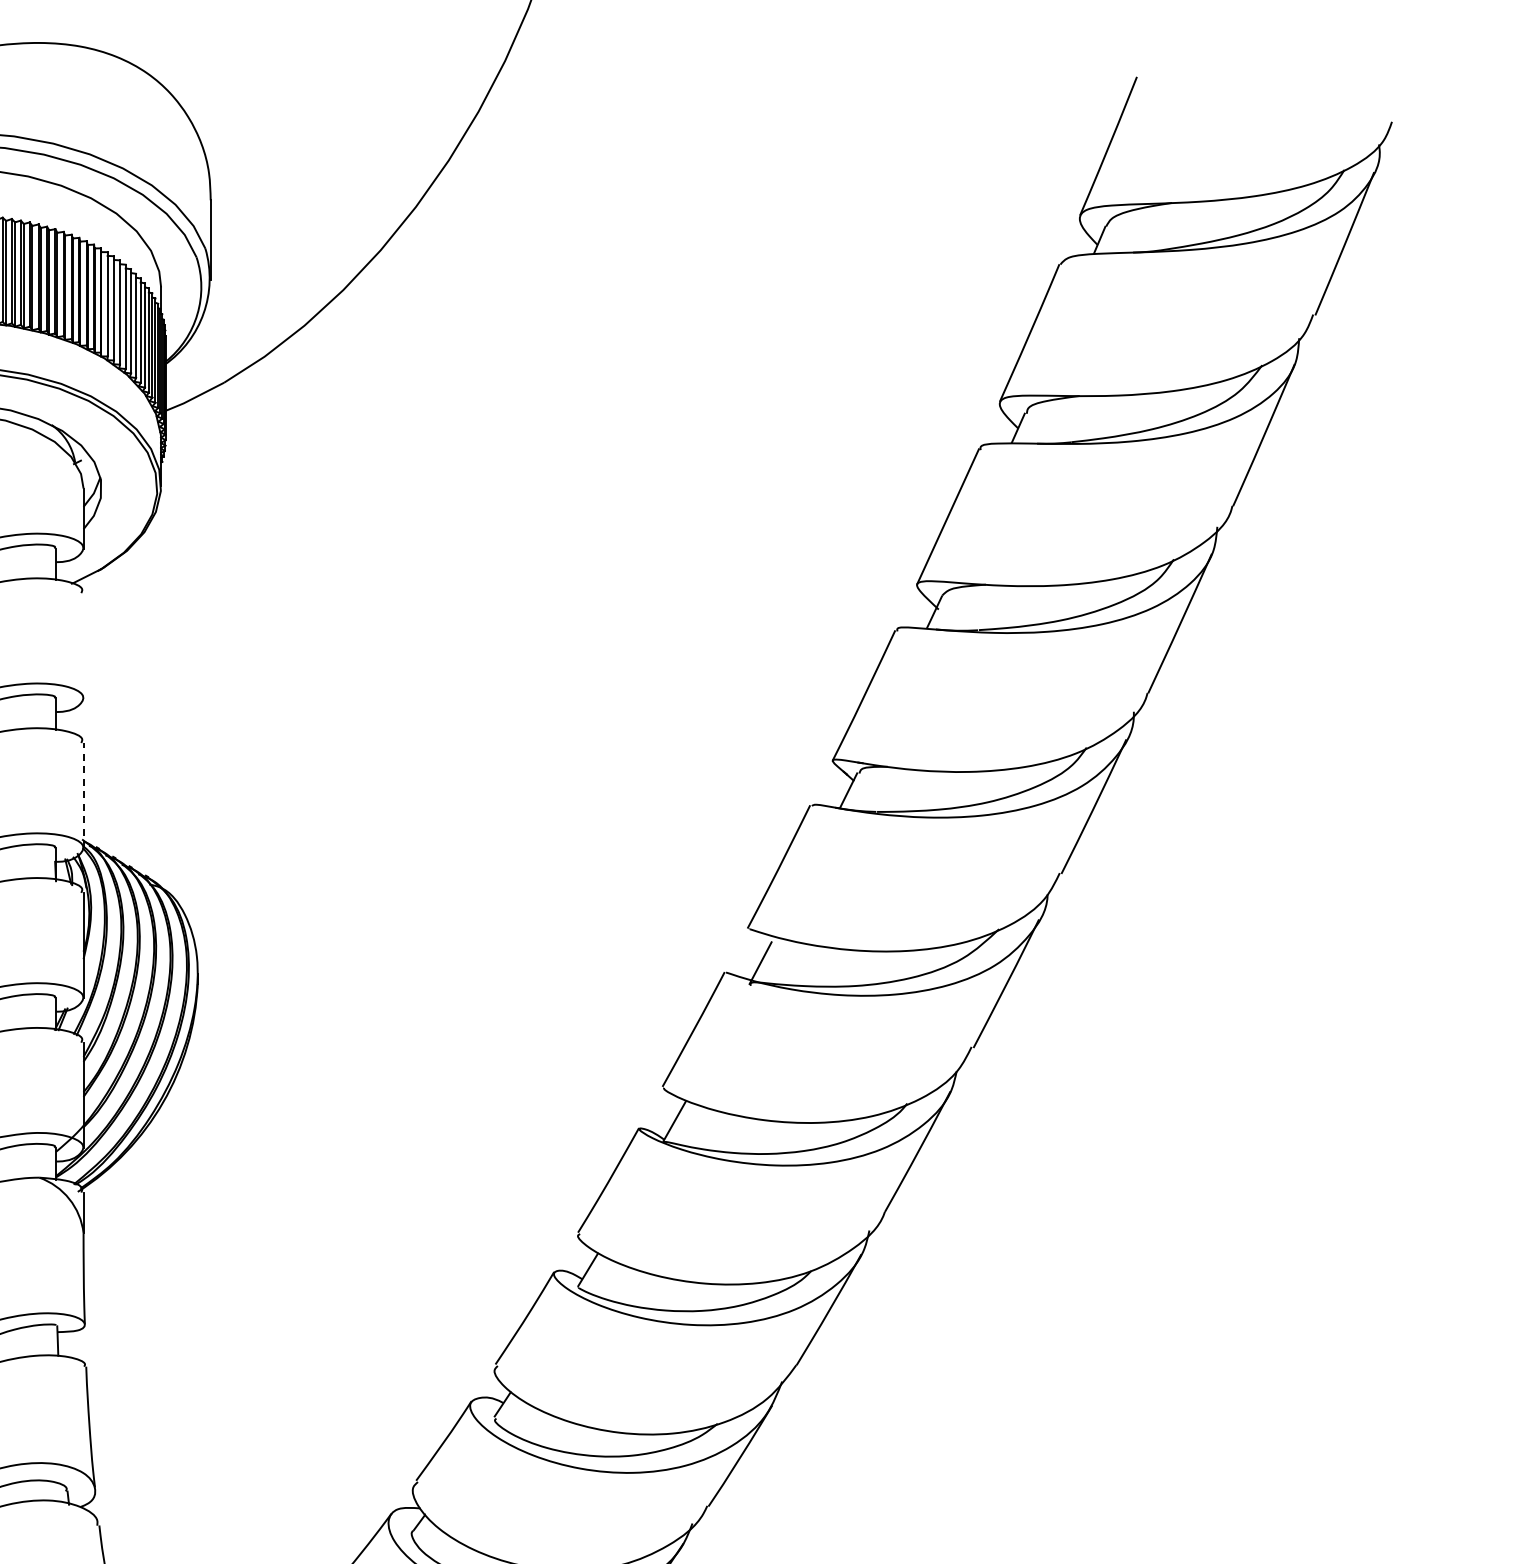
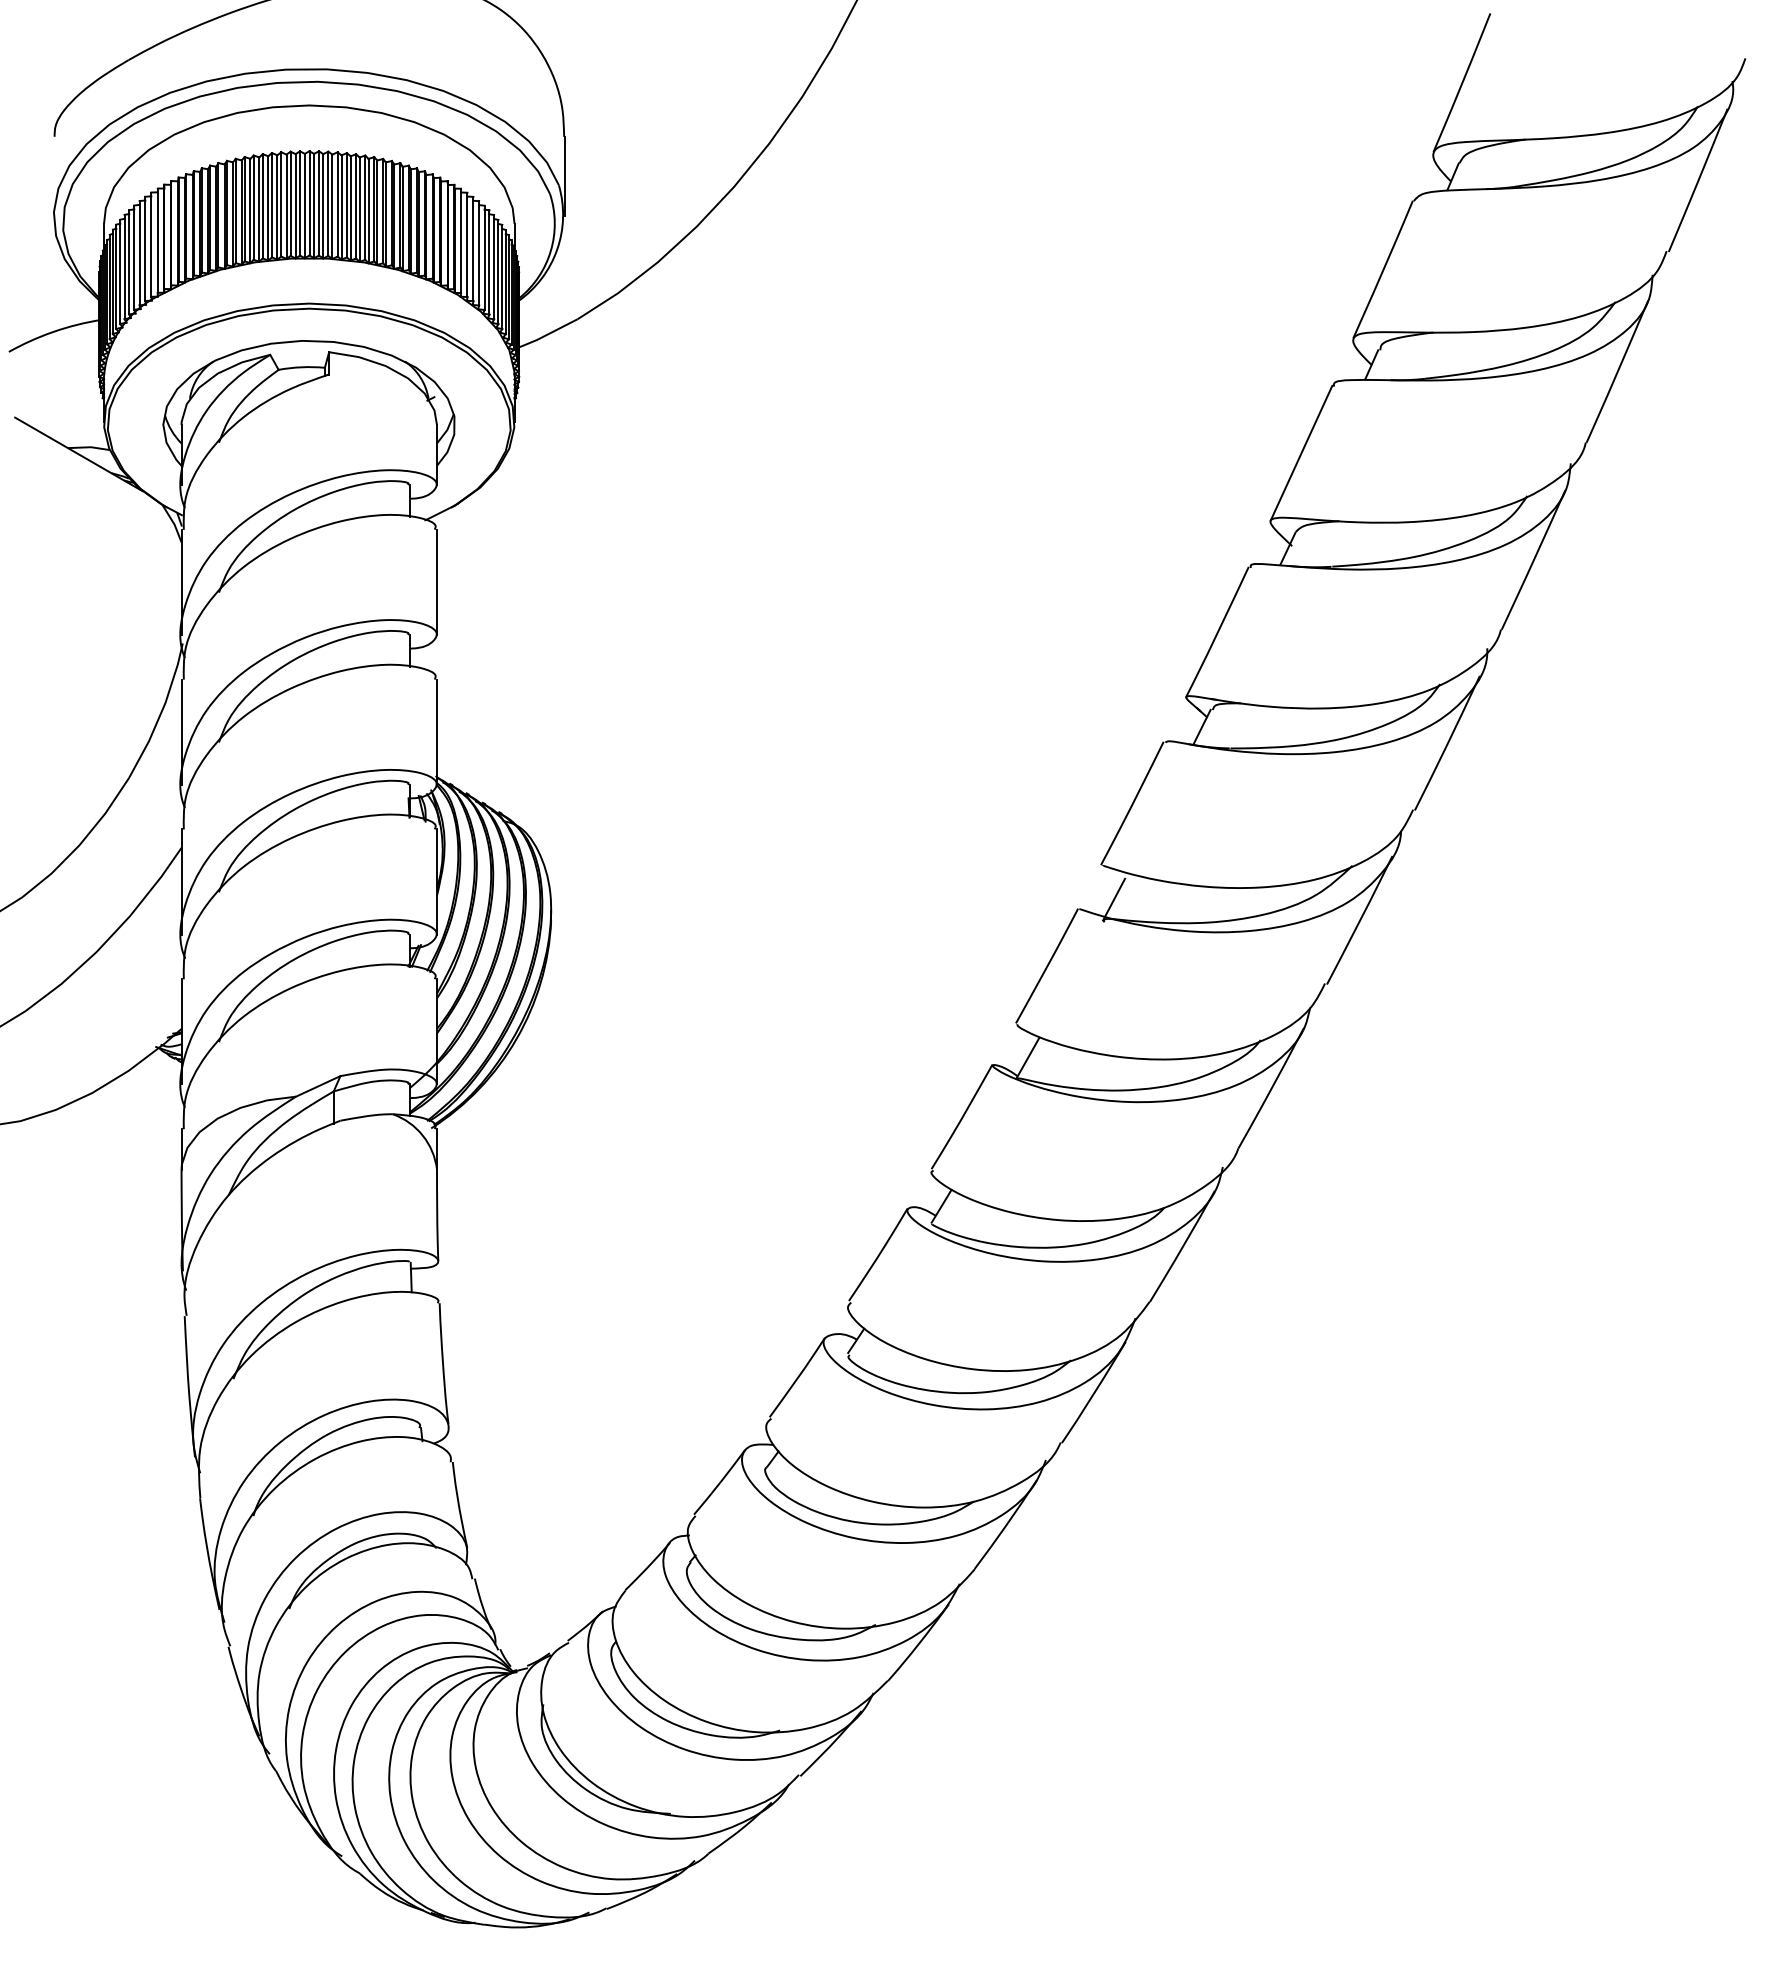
line: (83, 644) -> (436, 581), added
line: (83, 795) -> (436, 732), dashed -> solid

